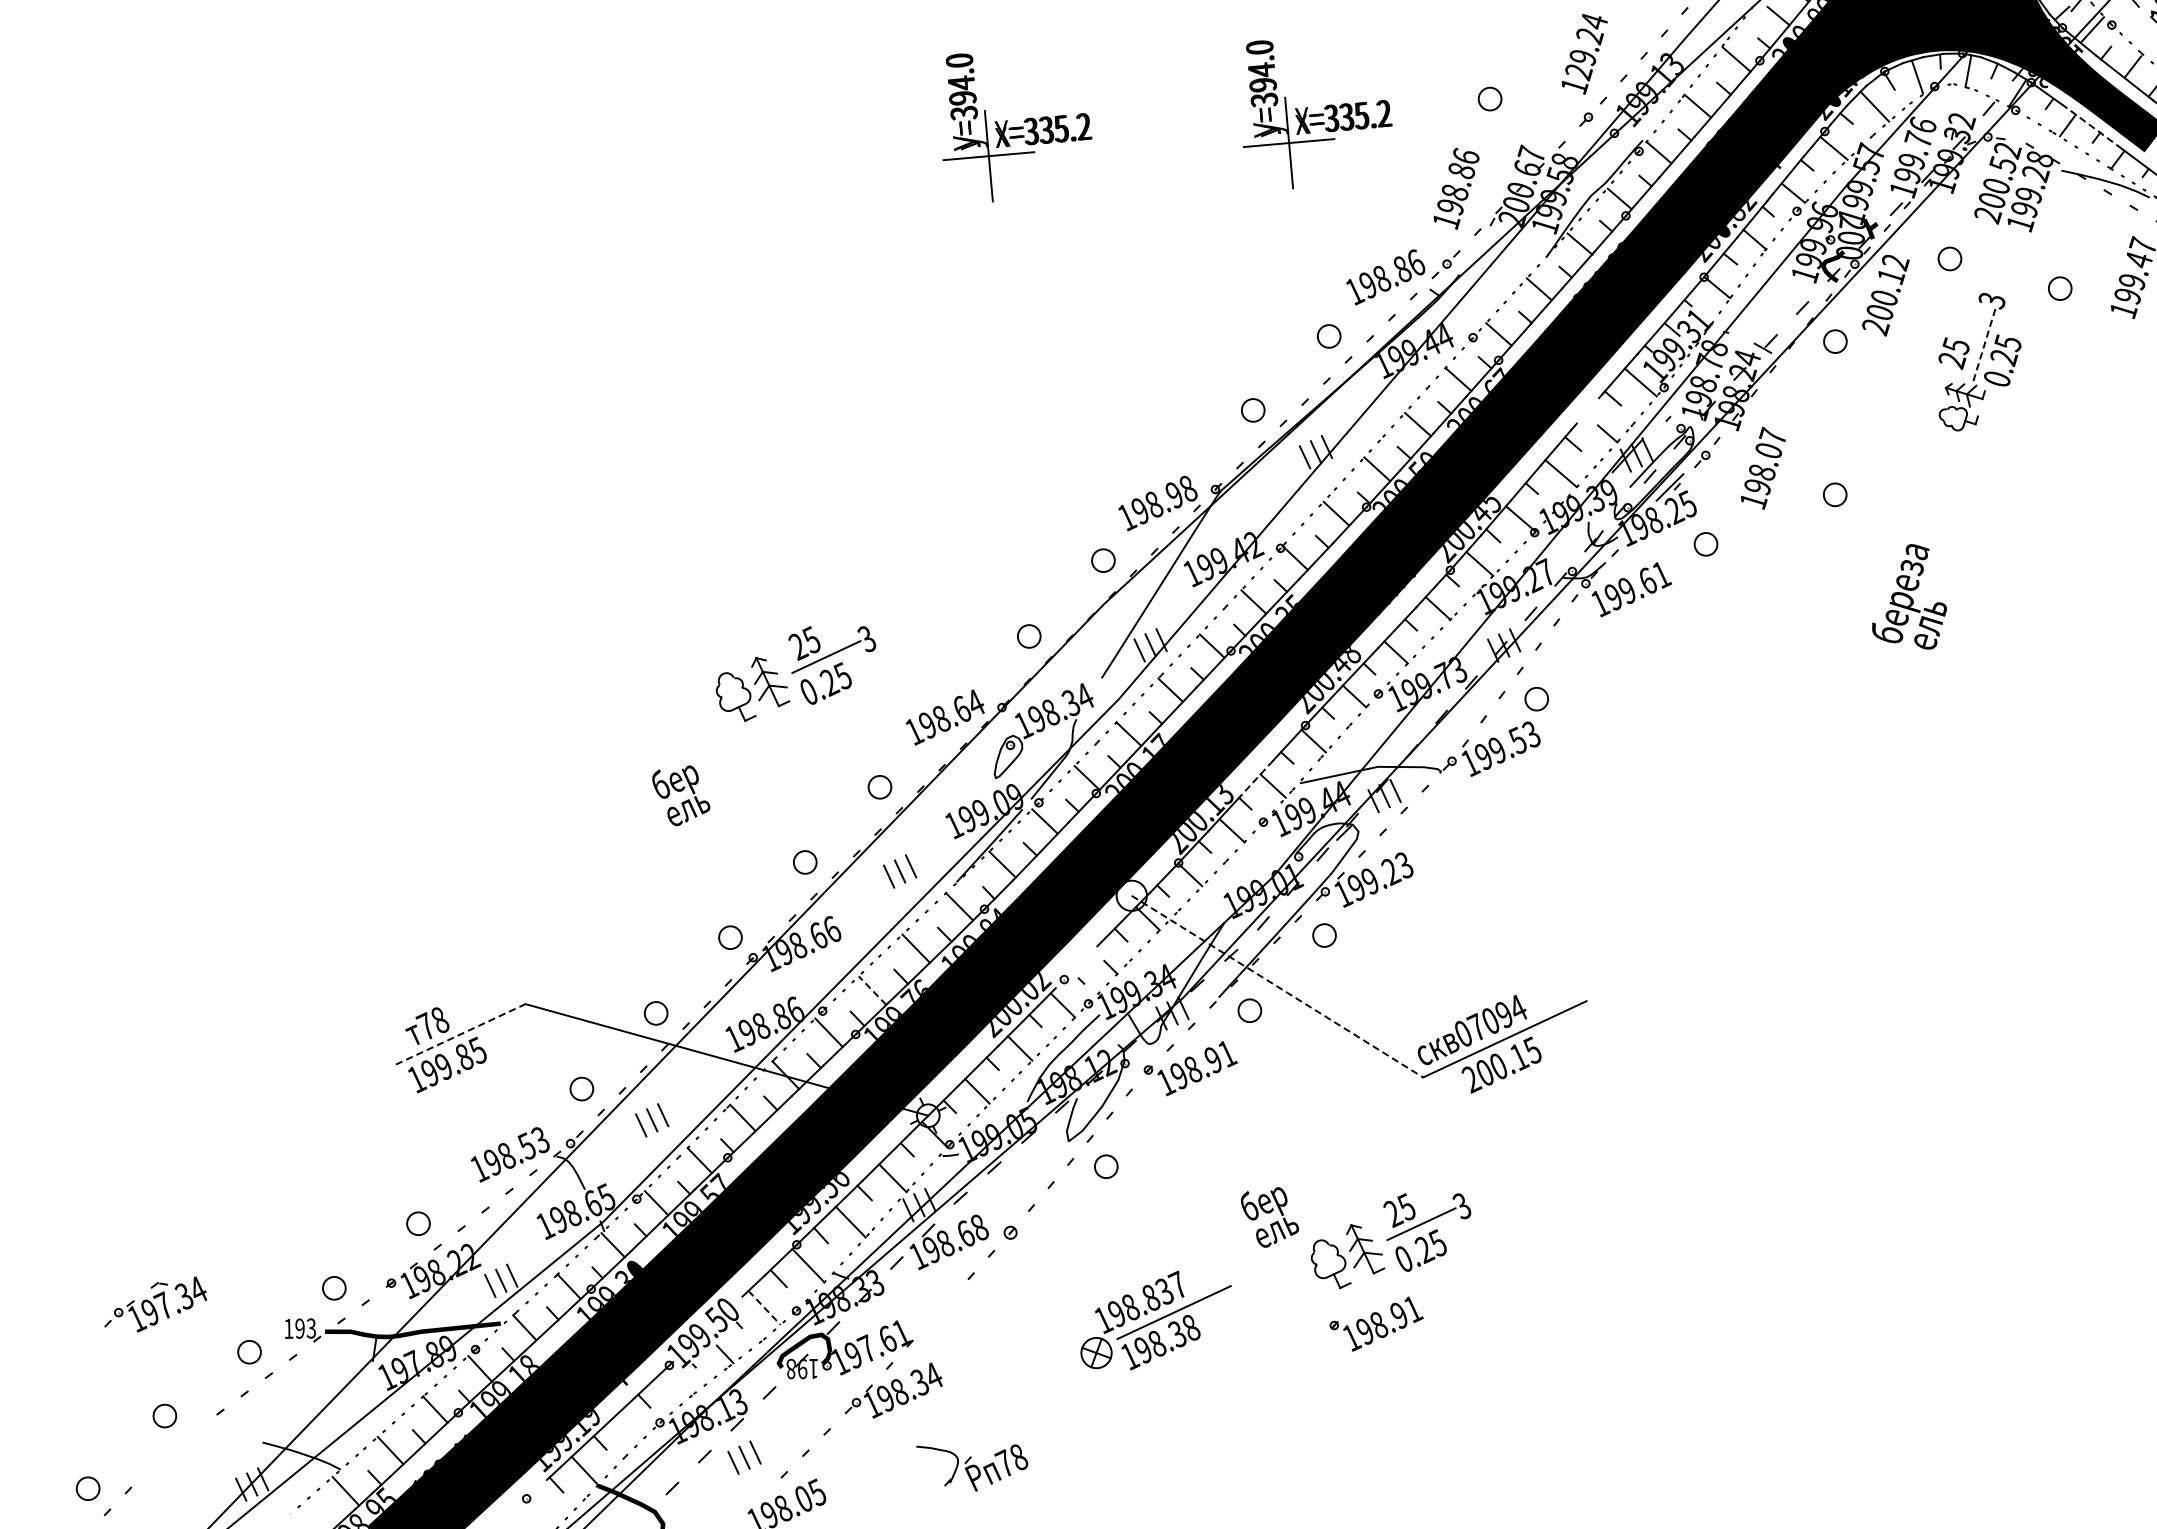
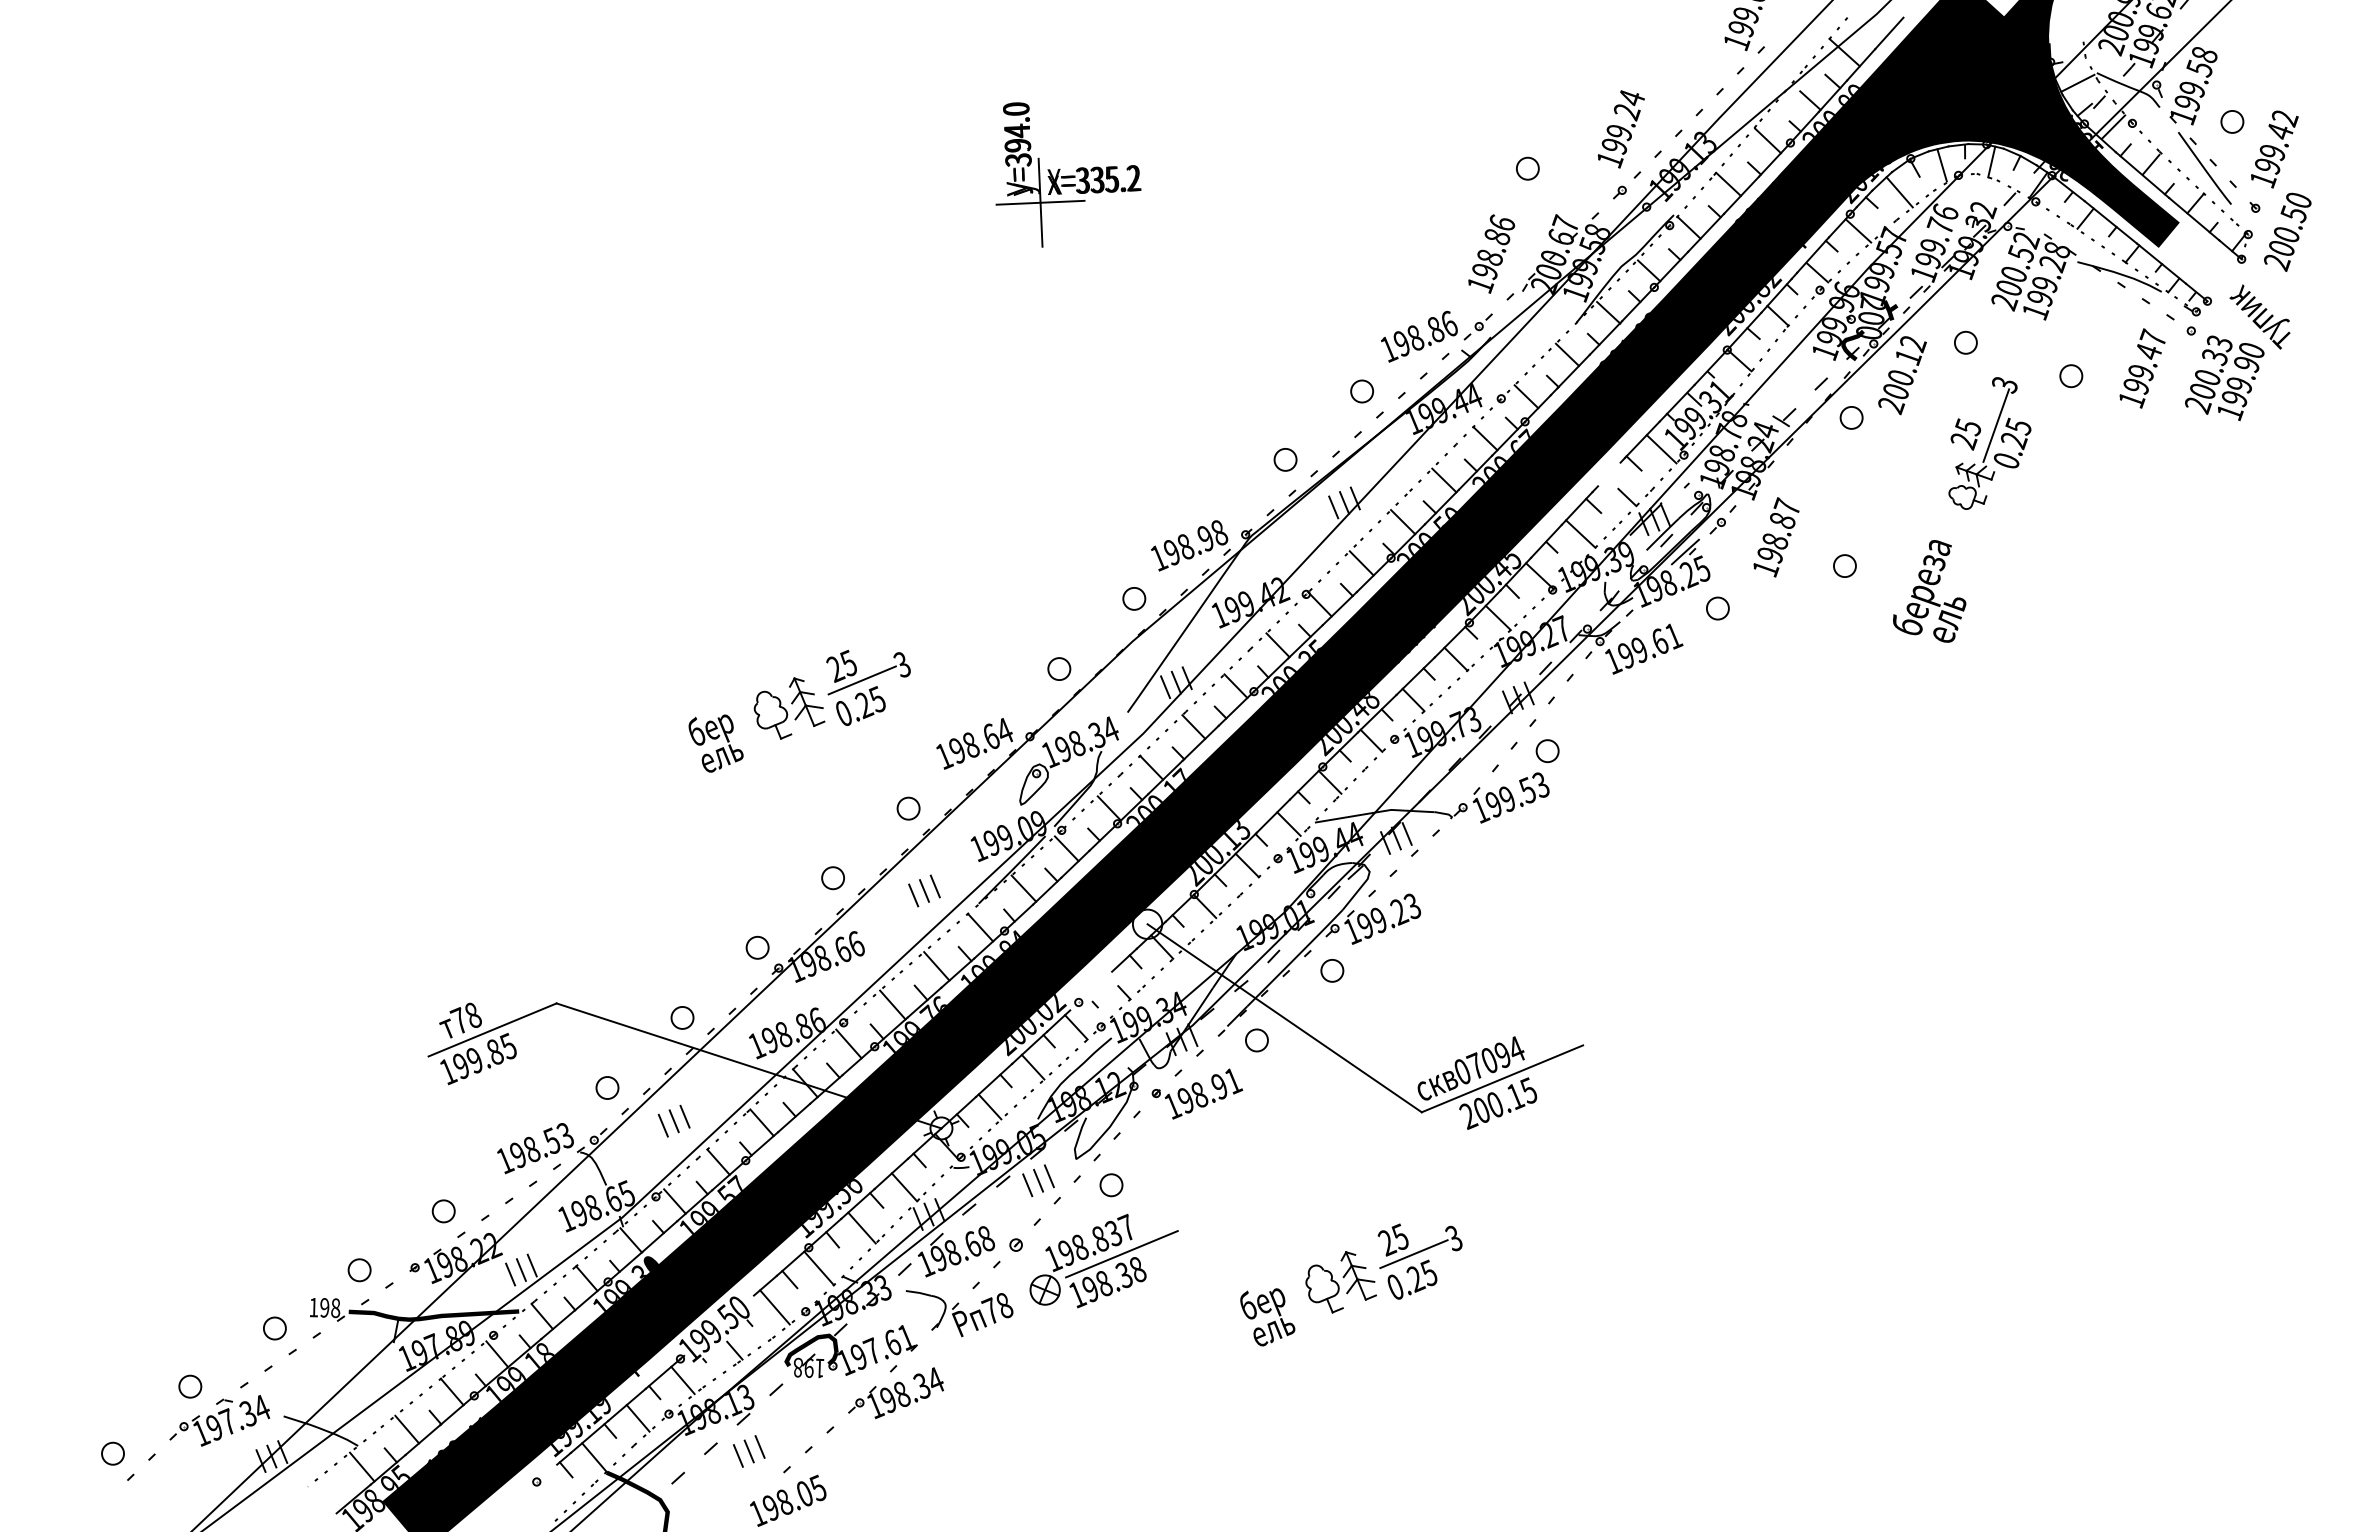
text: (1578, 72) -> (1614, 146), 129.24 -> 199.24
part: (1316, 112) -> (1359, 174), removed
line: (2093, 128) -> (2110, 222), dashed -> solid
line: (1985, 342) -> (1996, 425), dashed -> solid
text: (1769, 450) -> (1783, 520), 198.07 -> 198.87
text: (1908, 597) -> (1929, 591), moved
line: (1256, 778) -> (1273, 816), dashed -> solid
text: (680, 795) -> (715, 743), moved
line: (1278, 986) -> (1285, 1018), dashed -> solid
line: (872, 990) -> (892, 1004), dashed -> solid
line: (461, 1033) -> (493, 1029), dashed -> solid
part: (1030, 1165) -> (1038, 1180), added
text: (1269, 1217) -> (1267, 1317), moved
part: (155, 1304) -> (219, 1420), moved
line: (764, 1308) -> (774, 1307), dashed -> solid
part: (1155, 1319) -> (1103, 1260), moved
part: (1376, 1323) -> (1366, 1348), removed
text: (311, 1327) -> (335, 1307), 193 -> 198
line: (672, 1387) -> (682, 1380), added
line: (627, 1428) -> (637, 1418), added
part: (972, 1467) -> (959, 1313), moved

